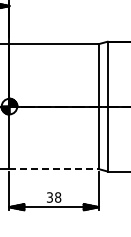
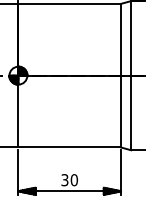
line: (54, 169) -> (70, 147), dashed -> solid
text: (58, 197) -> (74, 180), 38 -> 30

